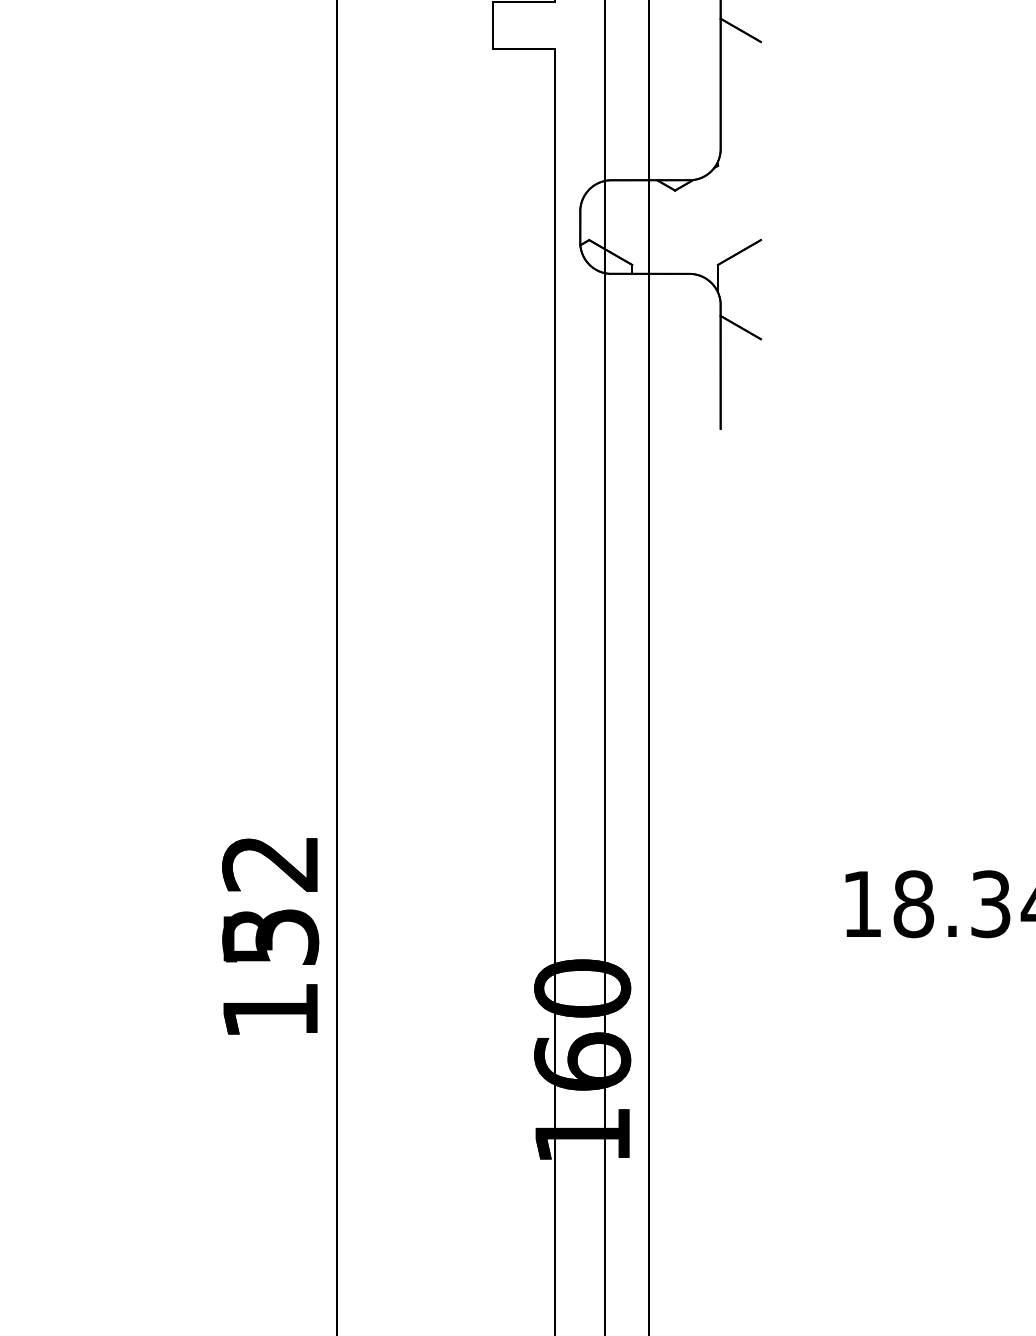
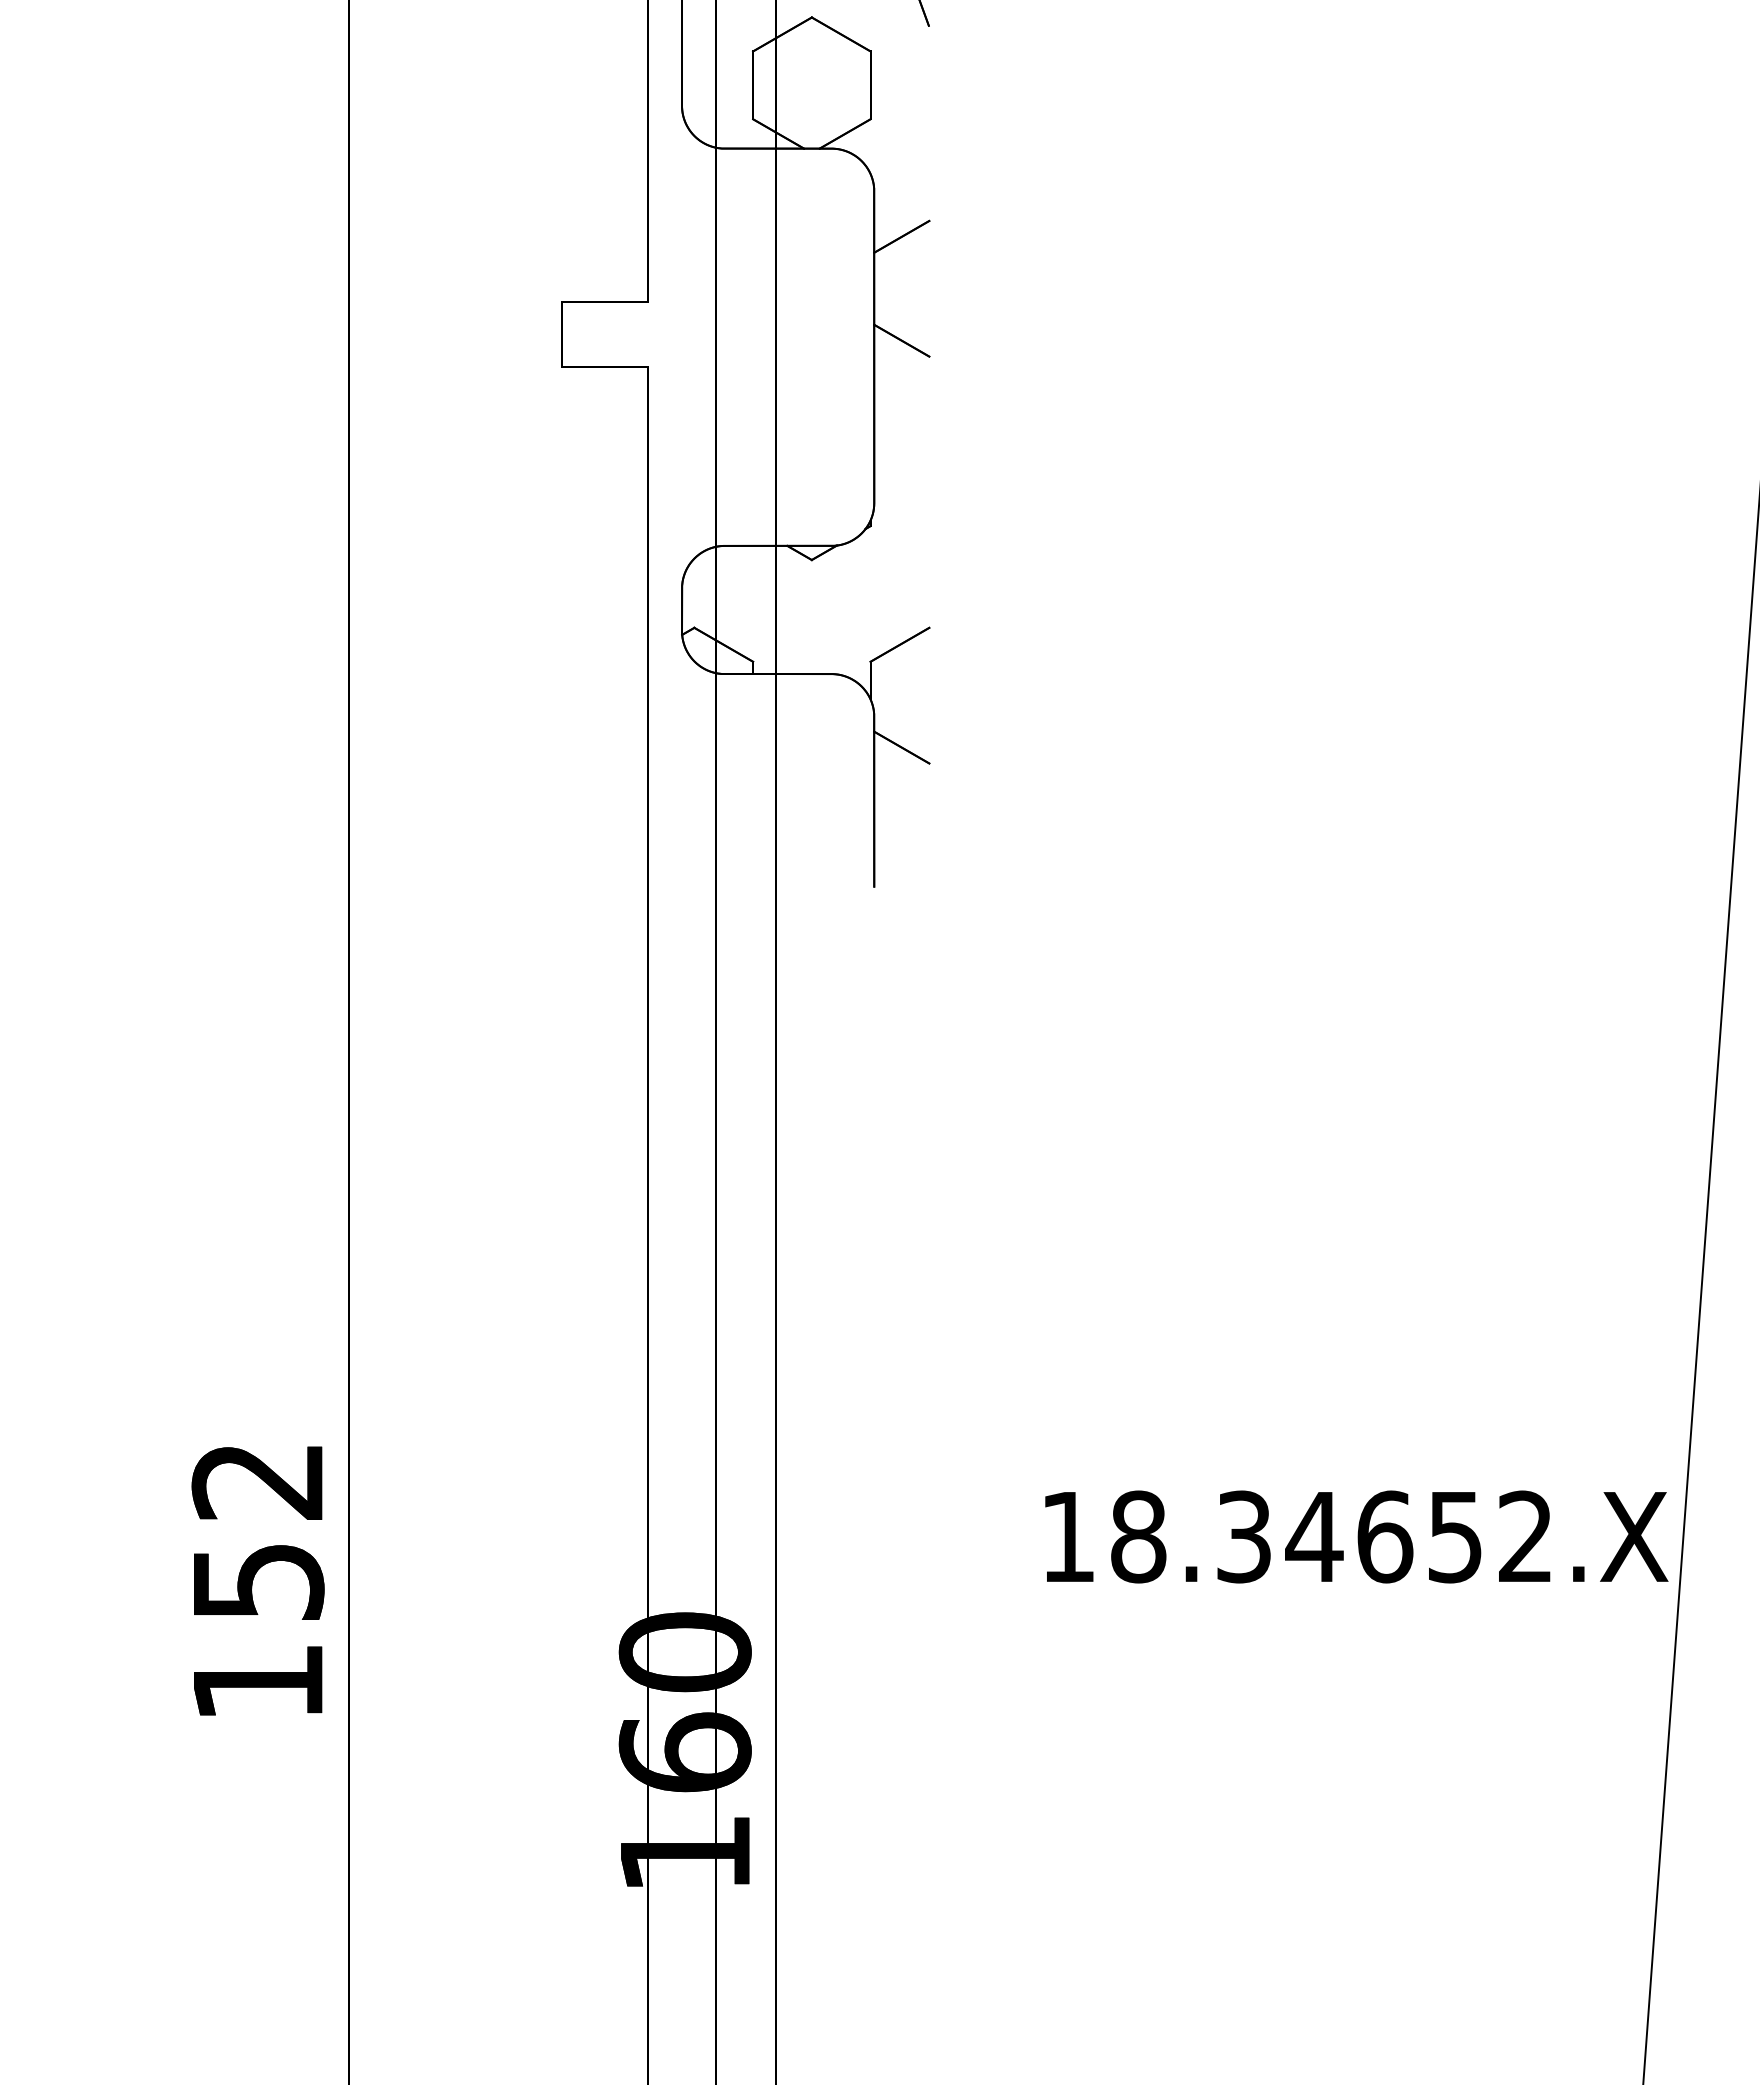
text: (270, 937) -> (257, 1582), 132 -> 152

